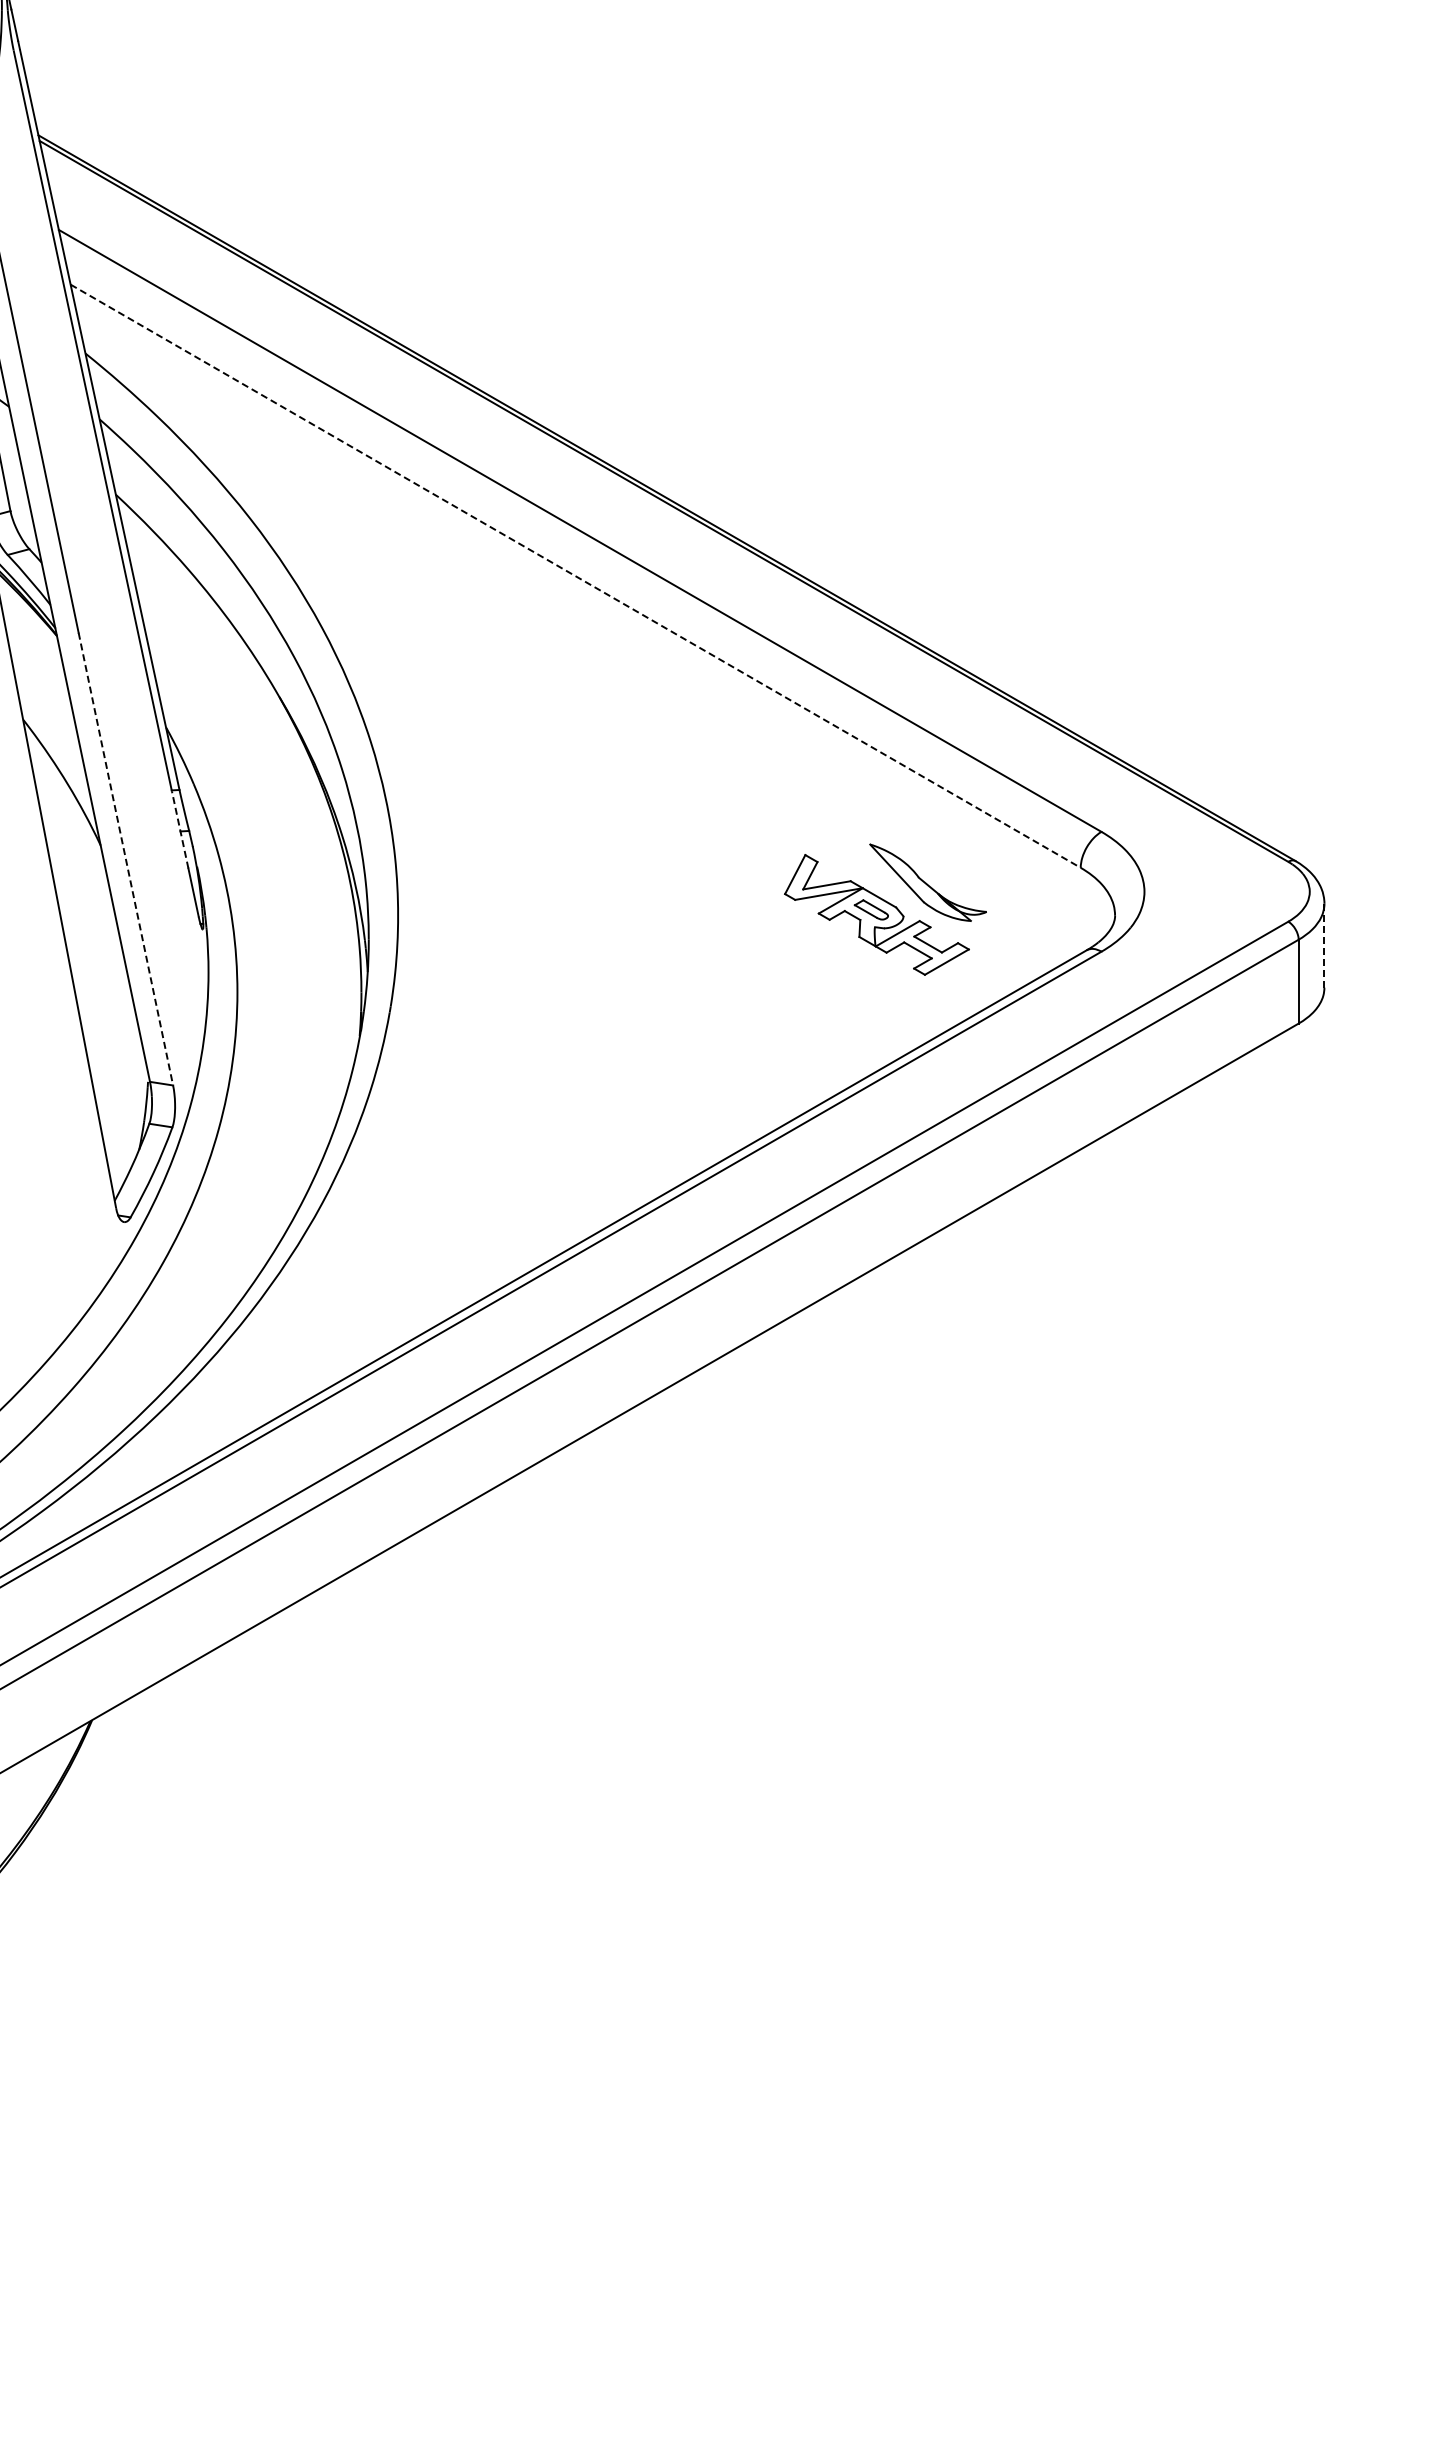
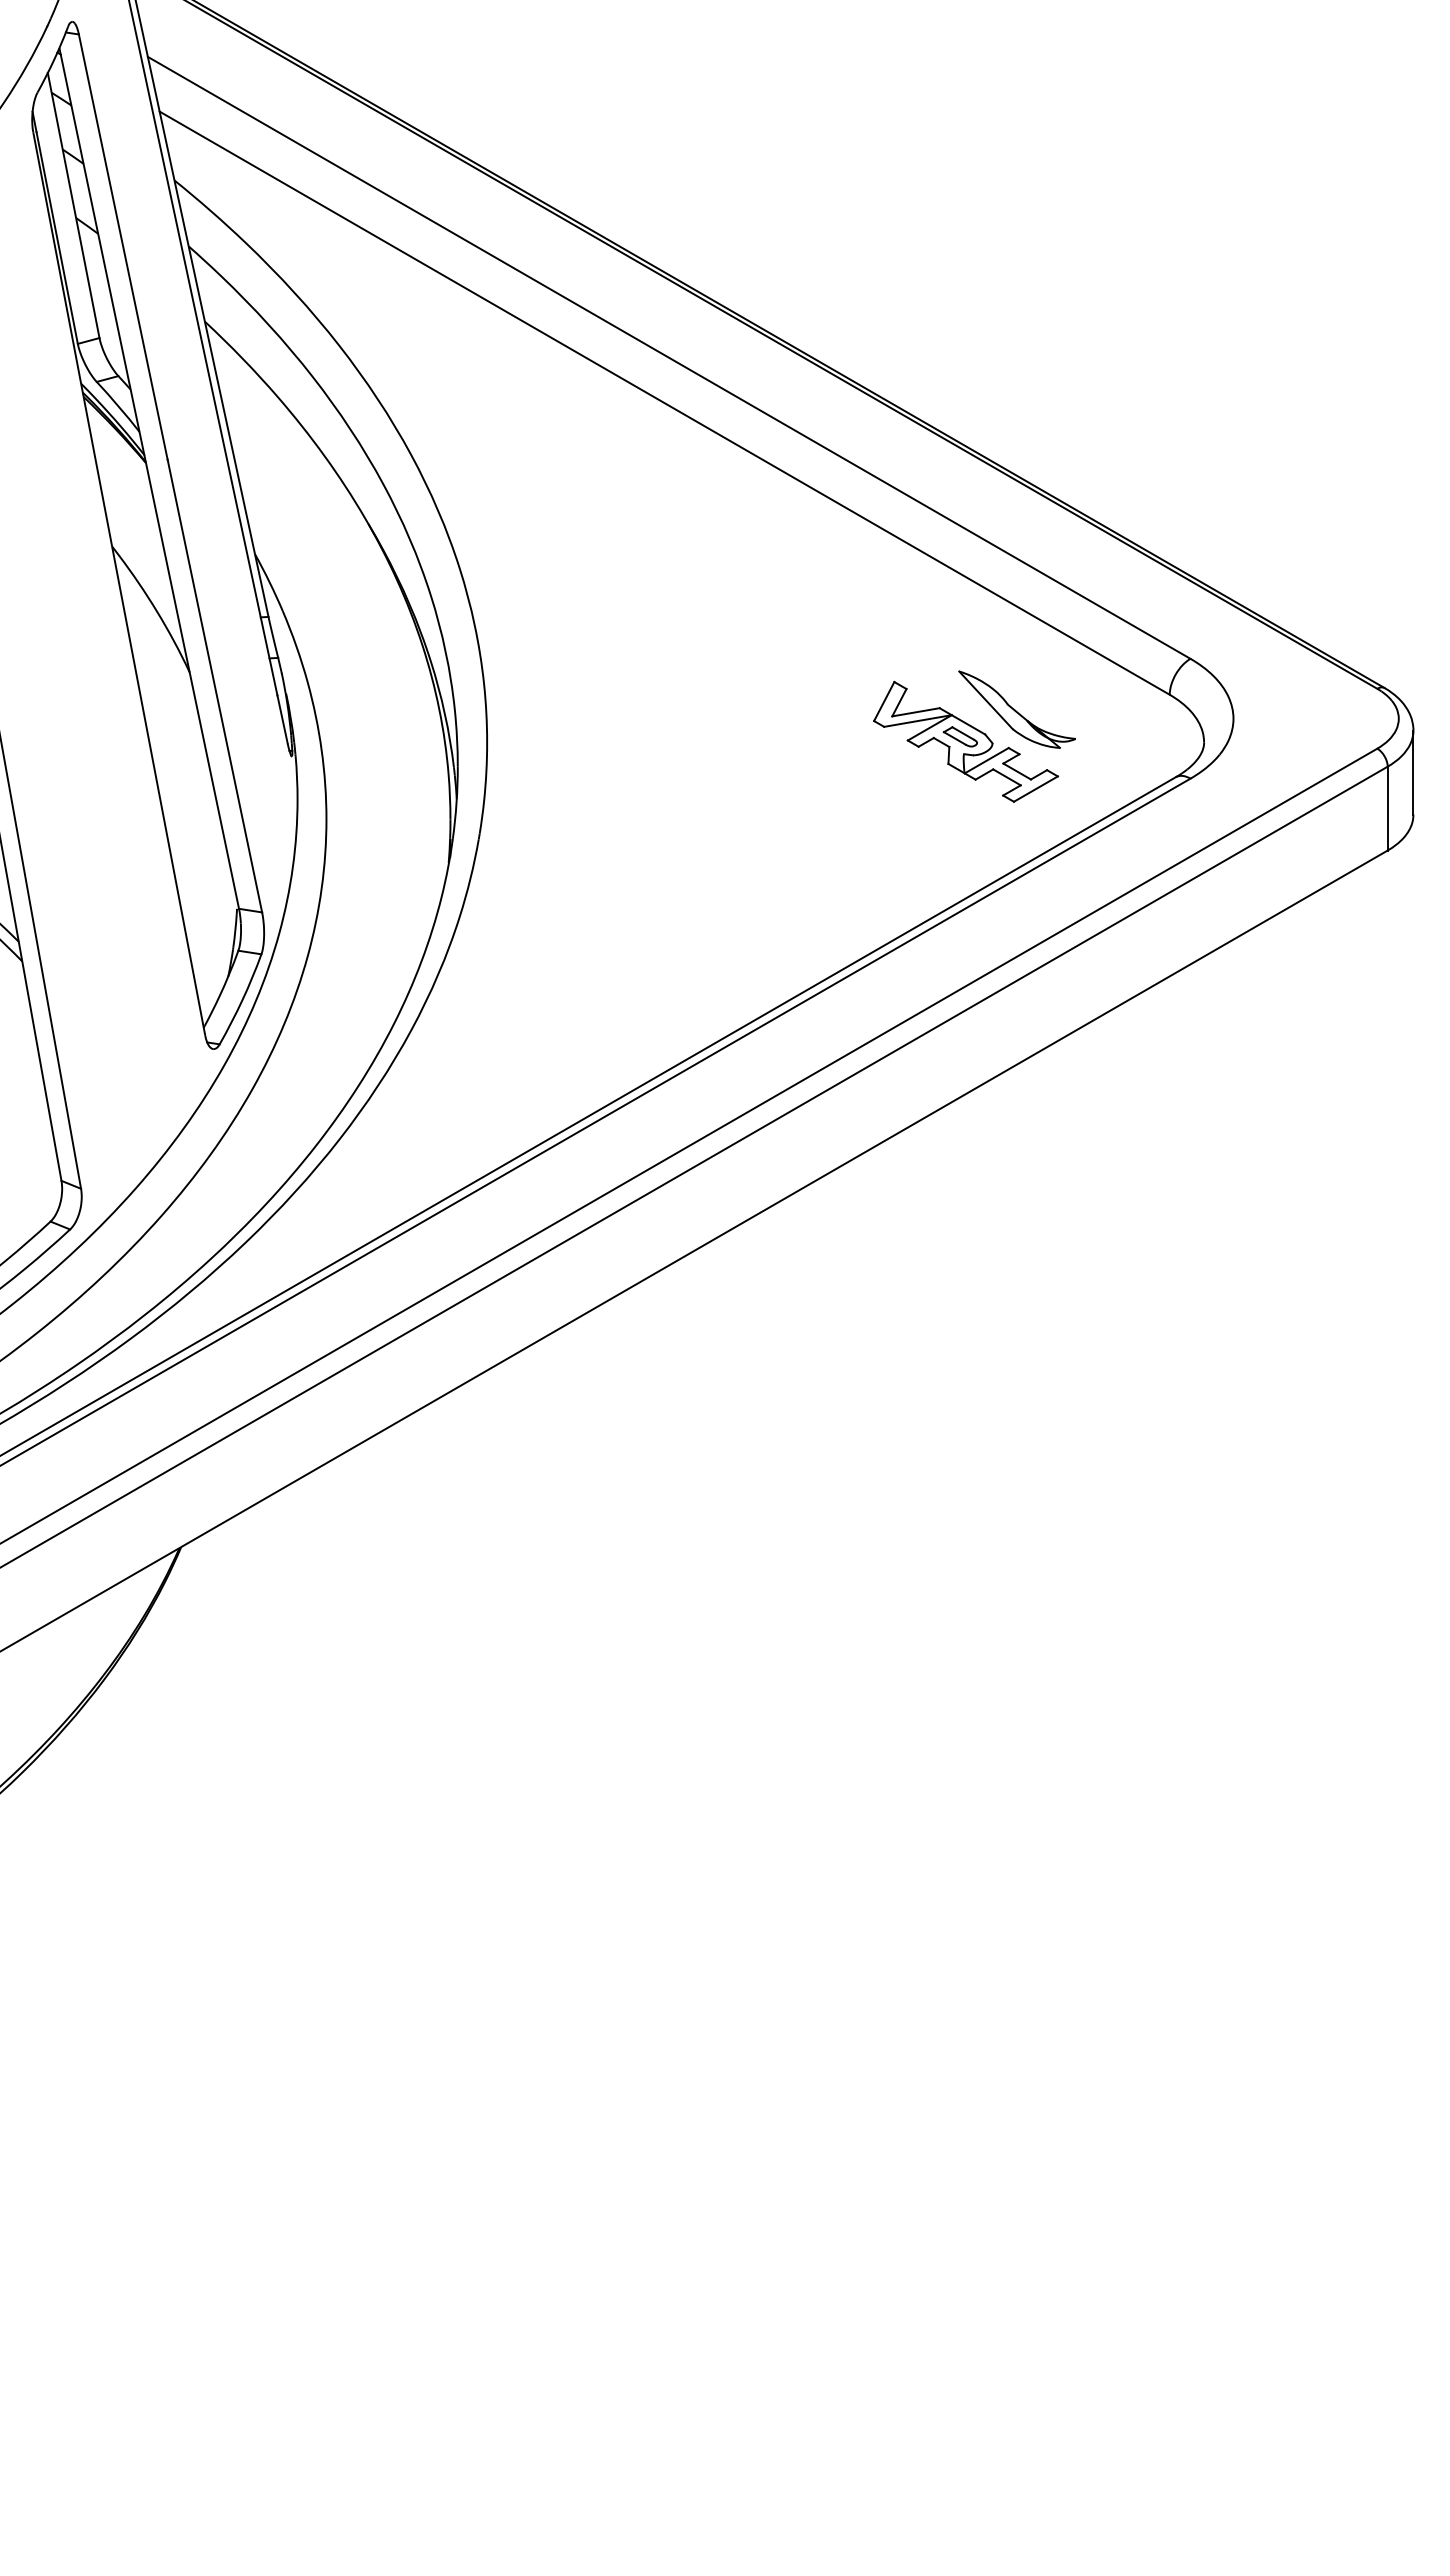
line: (576, 576) -> (665, 403), dashed -> solid
line: (180, 829) -> (269, 656), dashed -> solid
line: (126, 859) -> (215, 686), dashed -> solid
line: (1324, 945) -> (1413, 772), dashed -> solid

